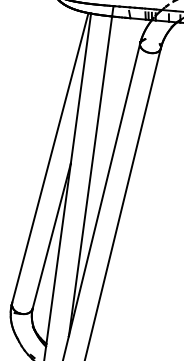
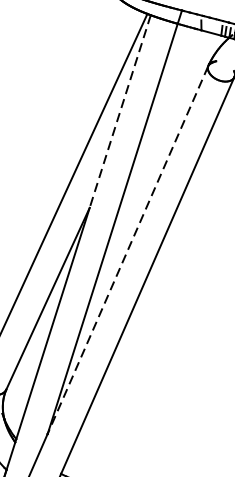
line: (80, 88) -> (119, 111), solid -> dashed
line: (104, 190) -> (127, 250), solid -> dashed

